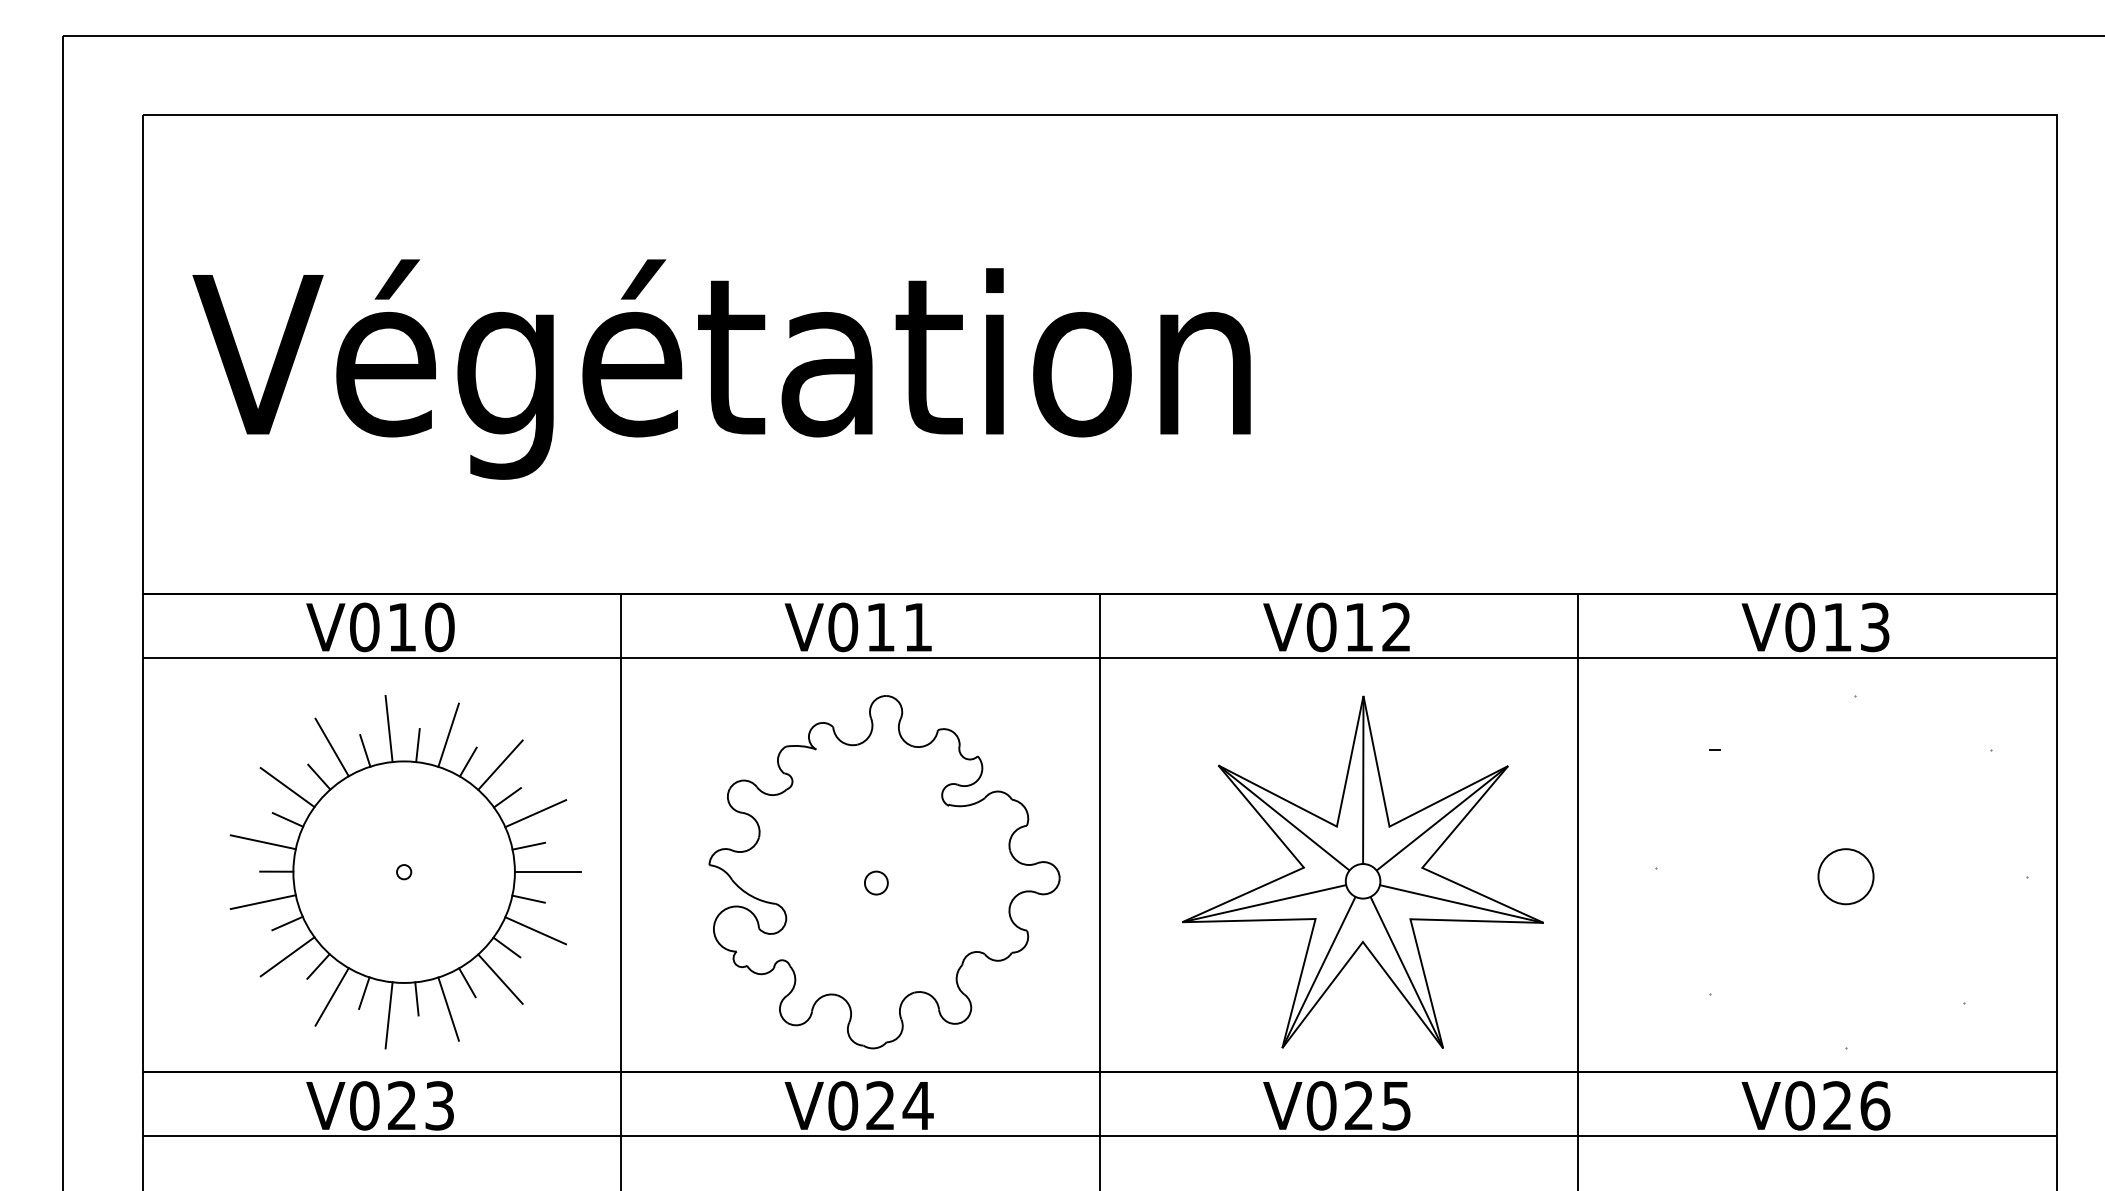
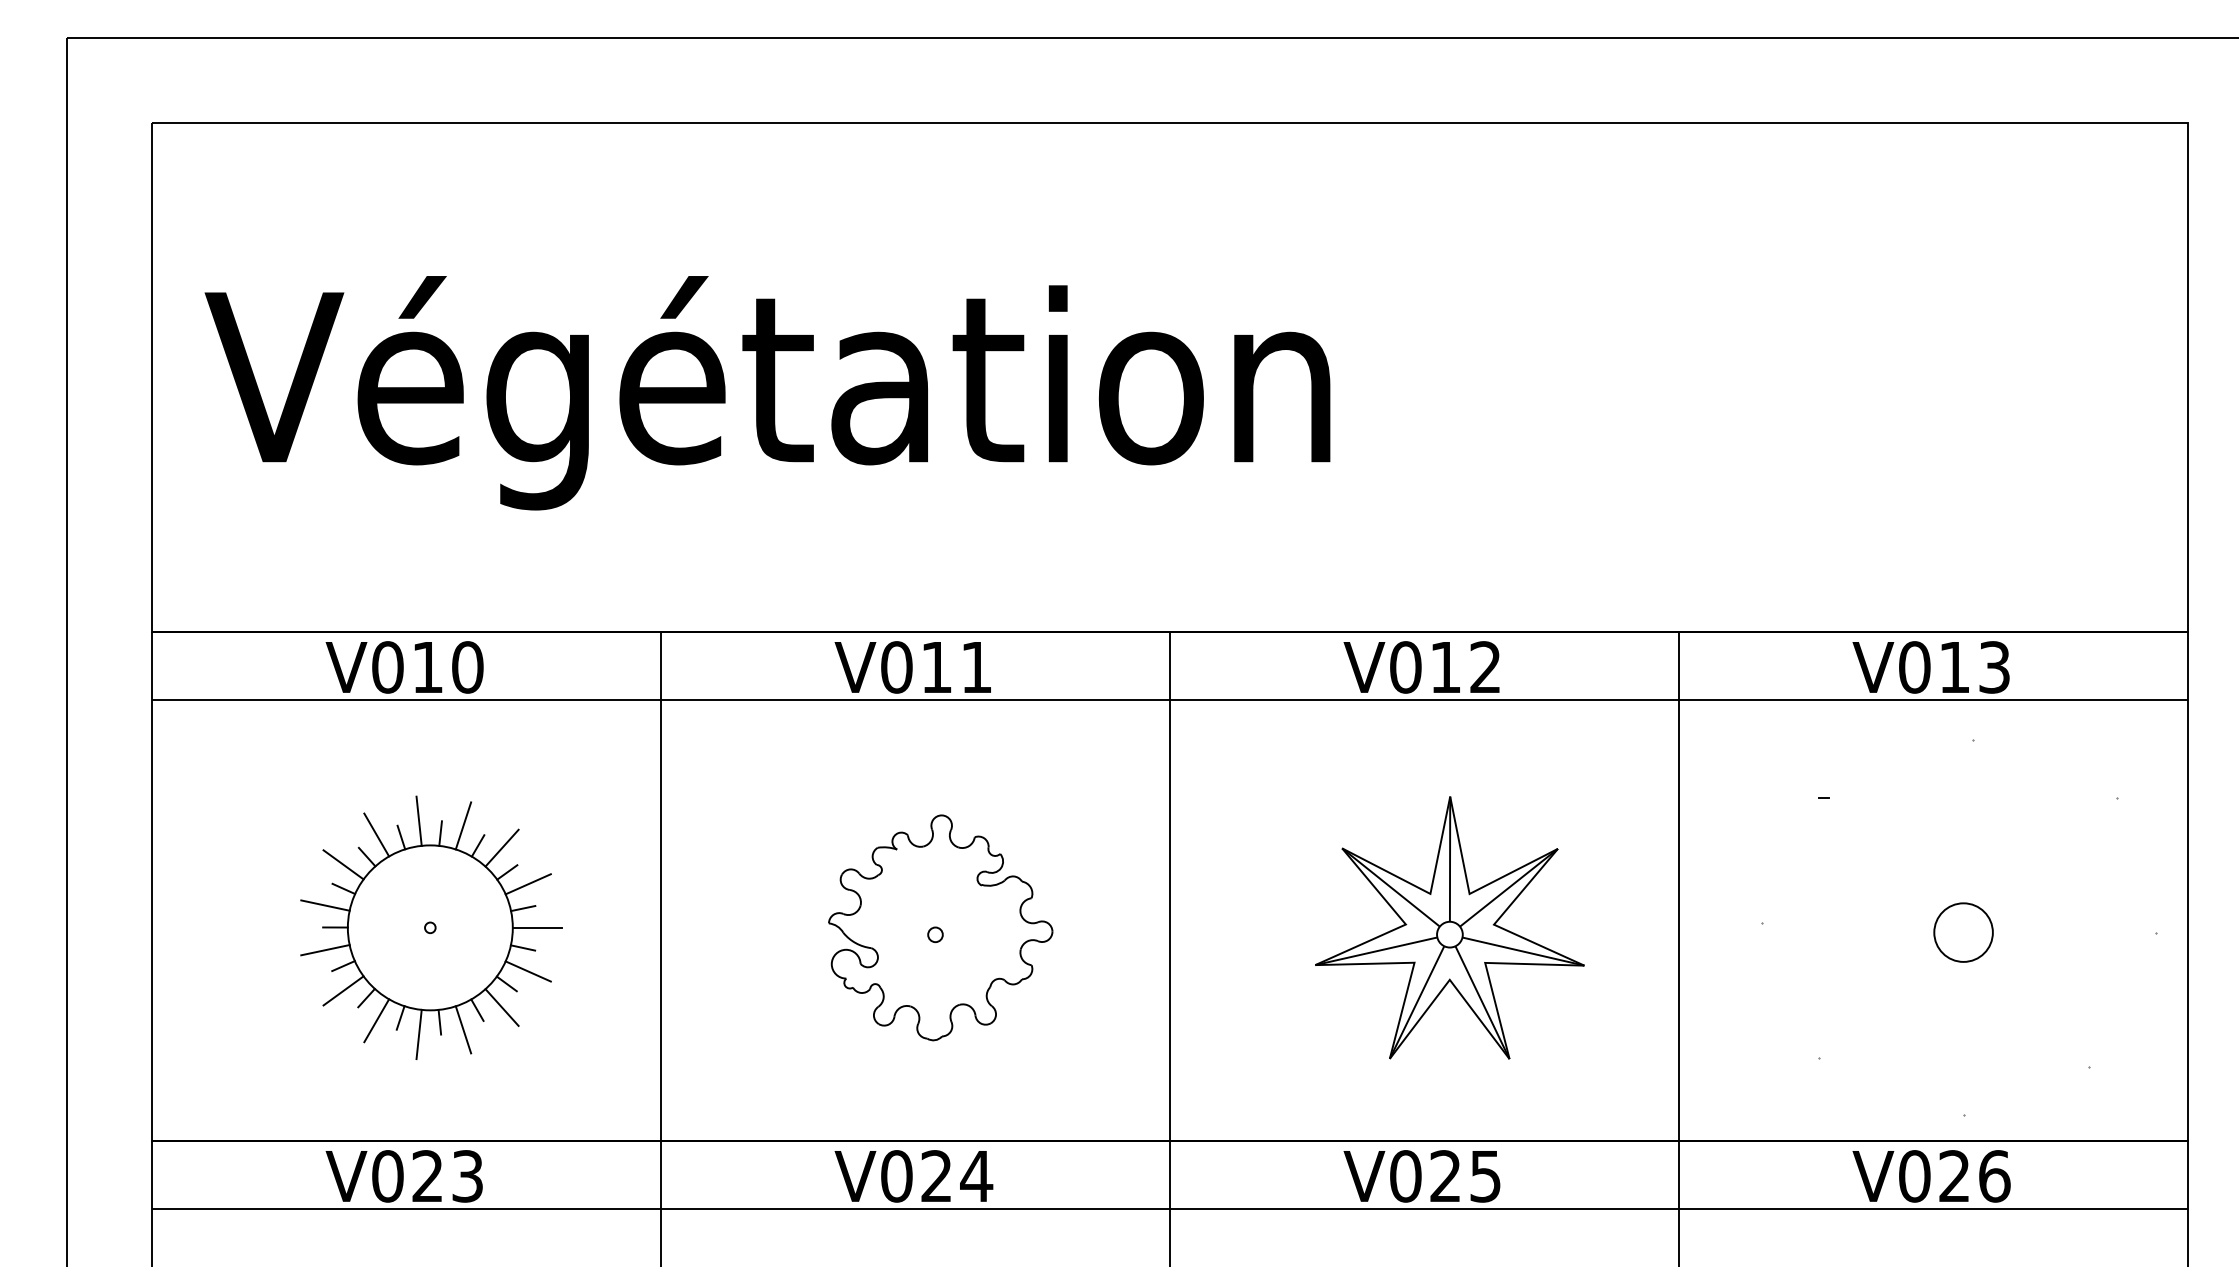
part: (405, 871) -> (431, 927), size x0.7
part: (884, 871) -> (940, 927), size x0.6
part: (1362, 871) -> (1449, 927), size x0.7

